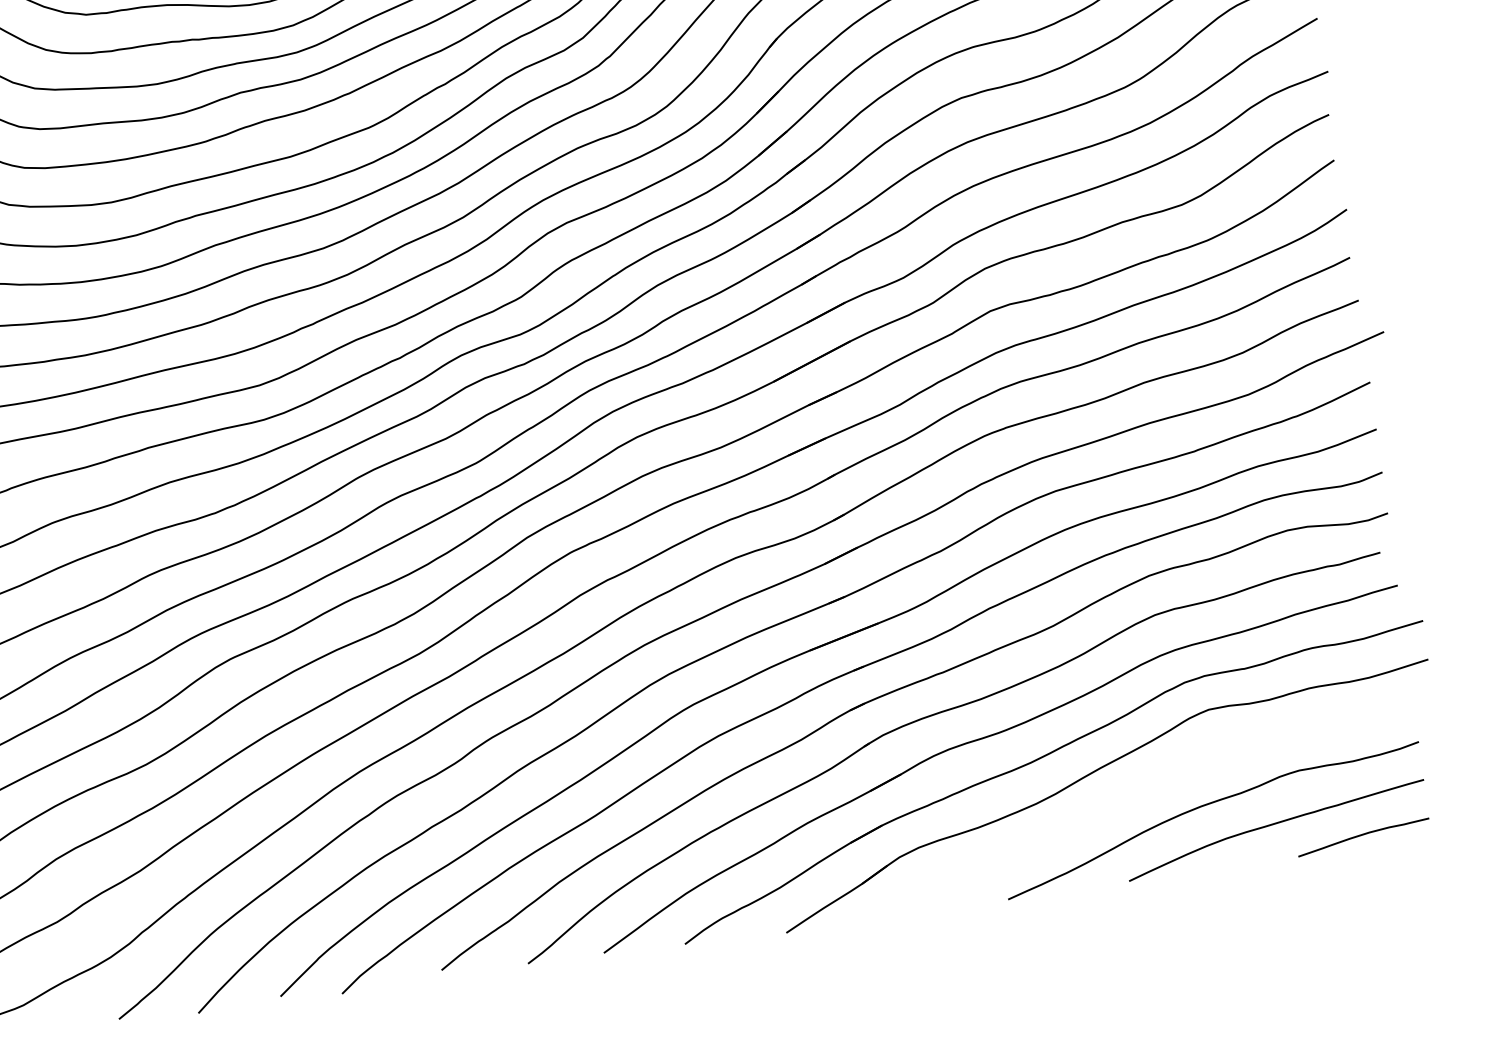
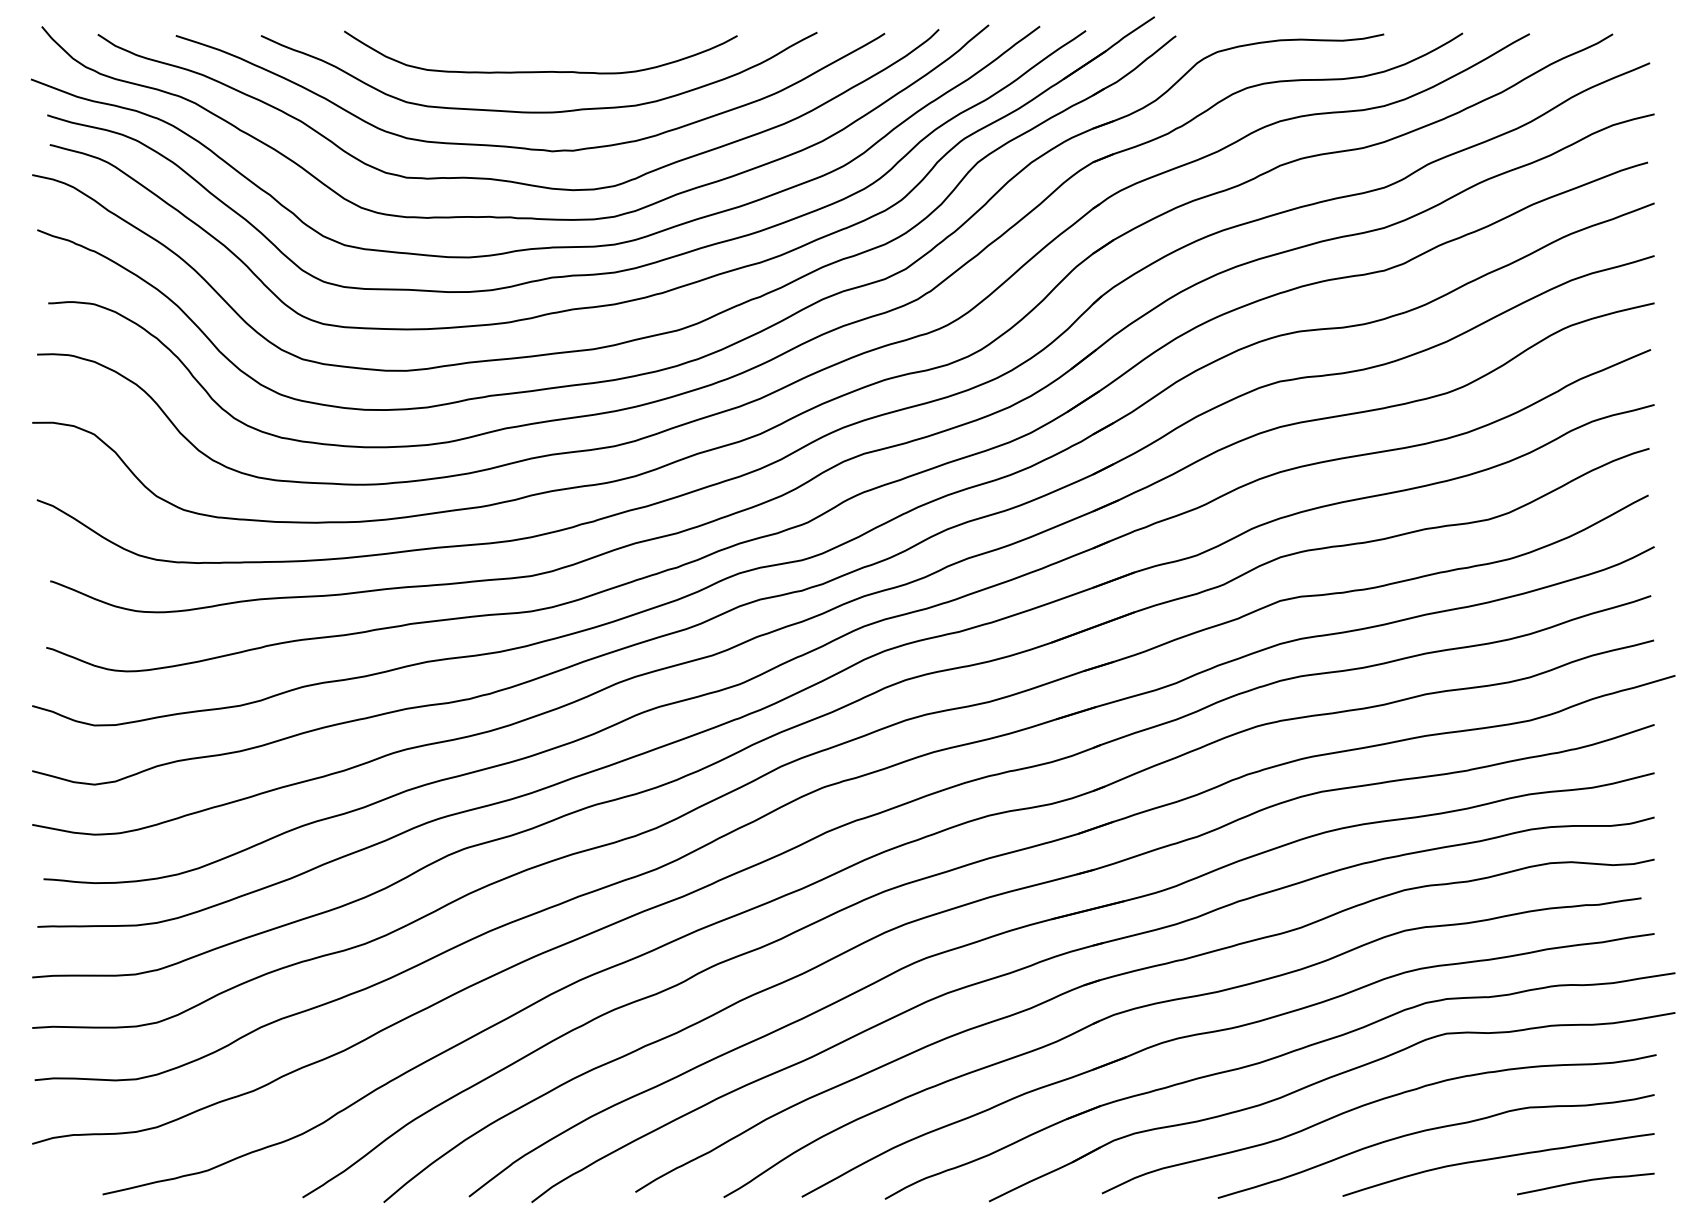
curve: (1144, 788) -> (1370, 1104), added

